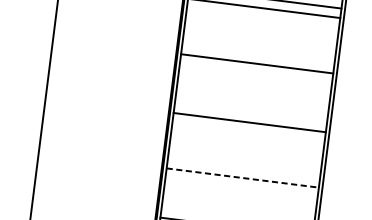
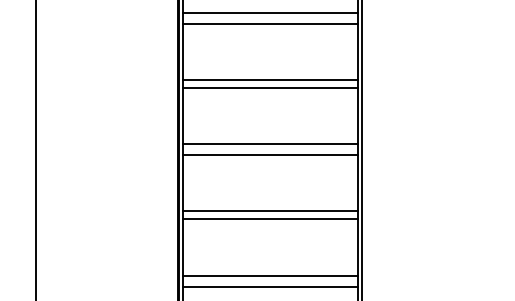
line: (258, 56) -> (270, 79), added
line: (250, 113) -> (270, 144), added
line: (243, 170) -> (270, 210), added
line: (242, 177) -> (270, 218), dashed -> solid

